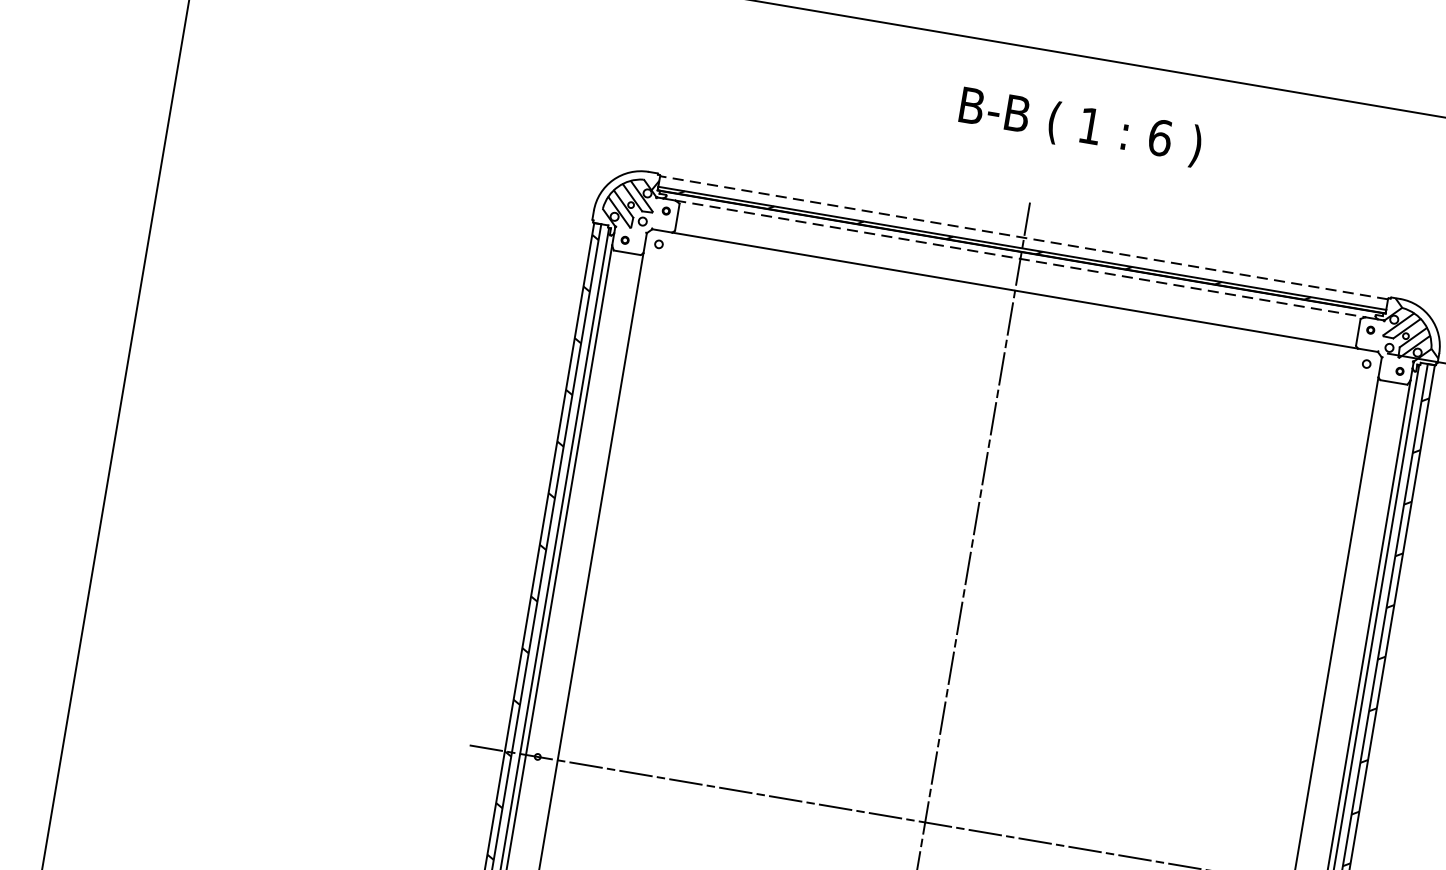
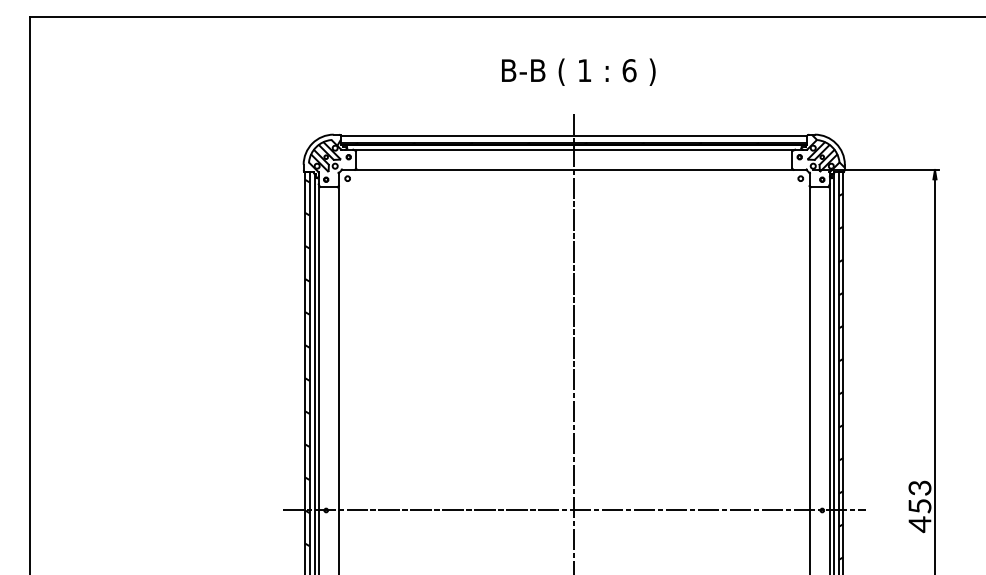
text: (1080, 125) -> (578, 71), moved
line: (1022, 238) -> (573, 136), dashed -> solid
line: (1020, 258) -> (574, 149), dashed -> solid

